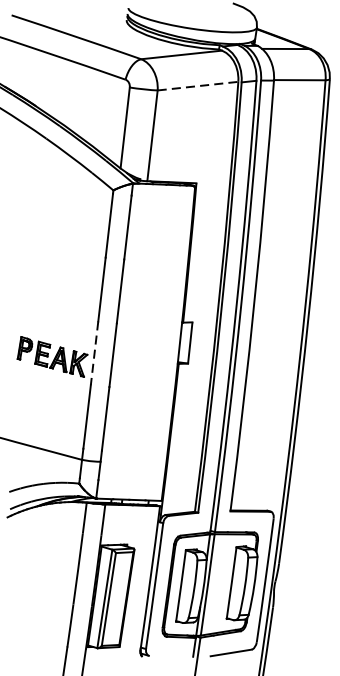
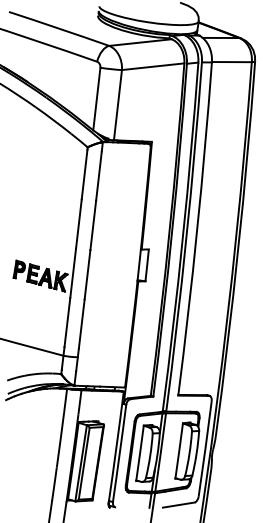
line: (198, 85) -> (153, 66), dashed -> solid
line: (95, 353) -> (73, 273), dashed -> solid

